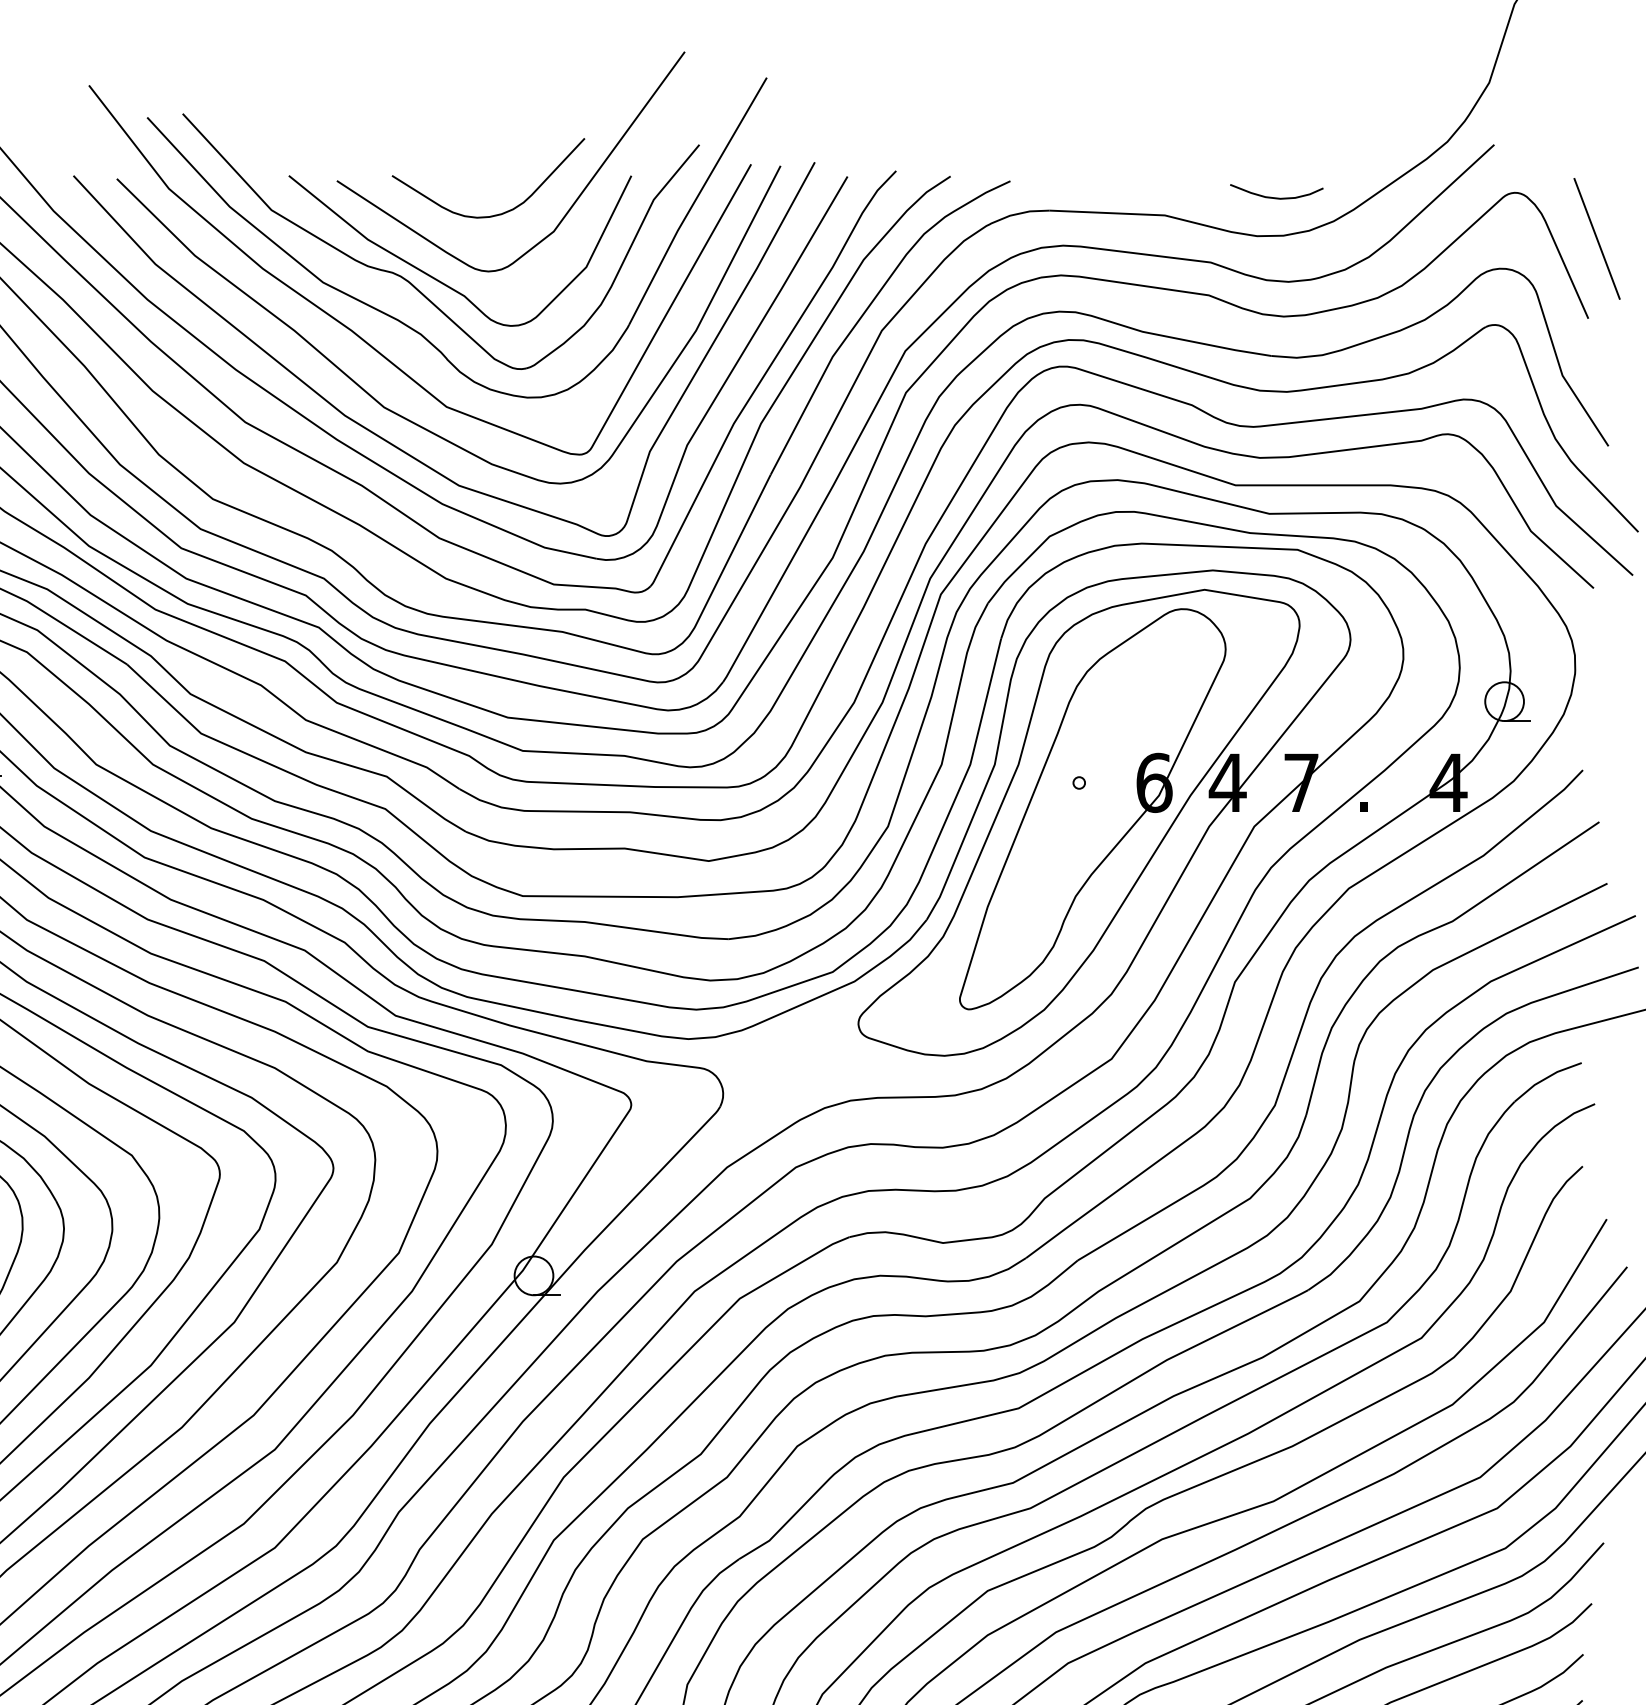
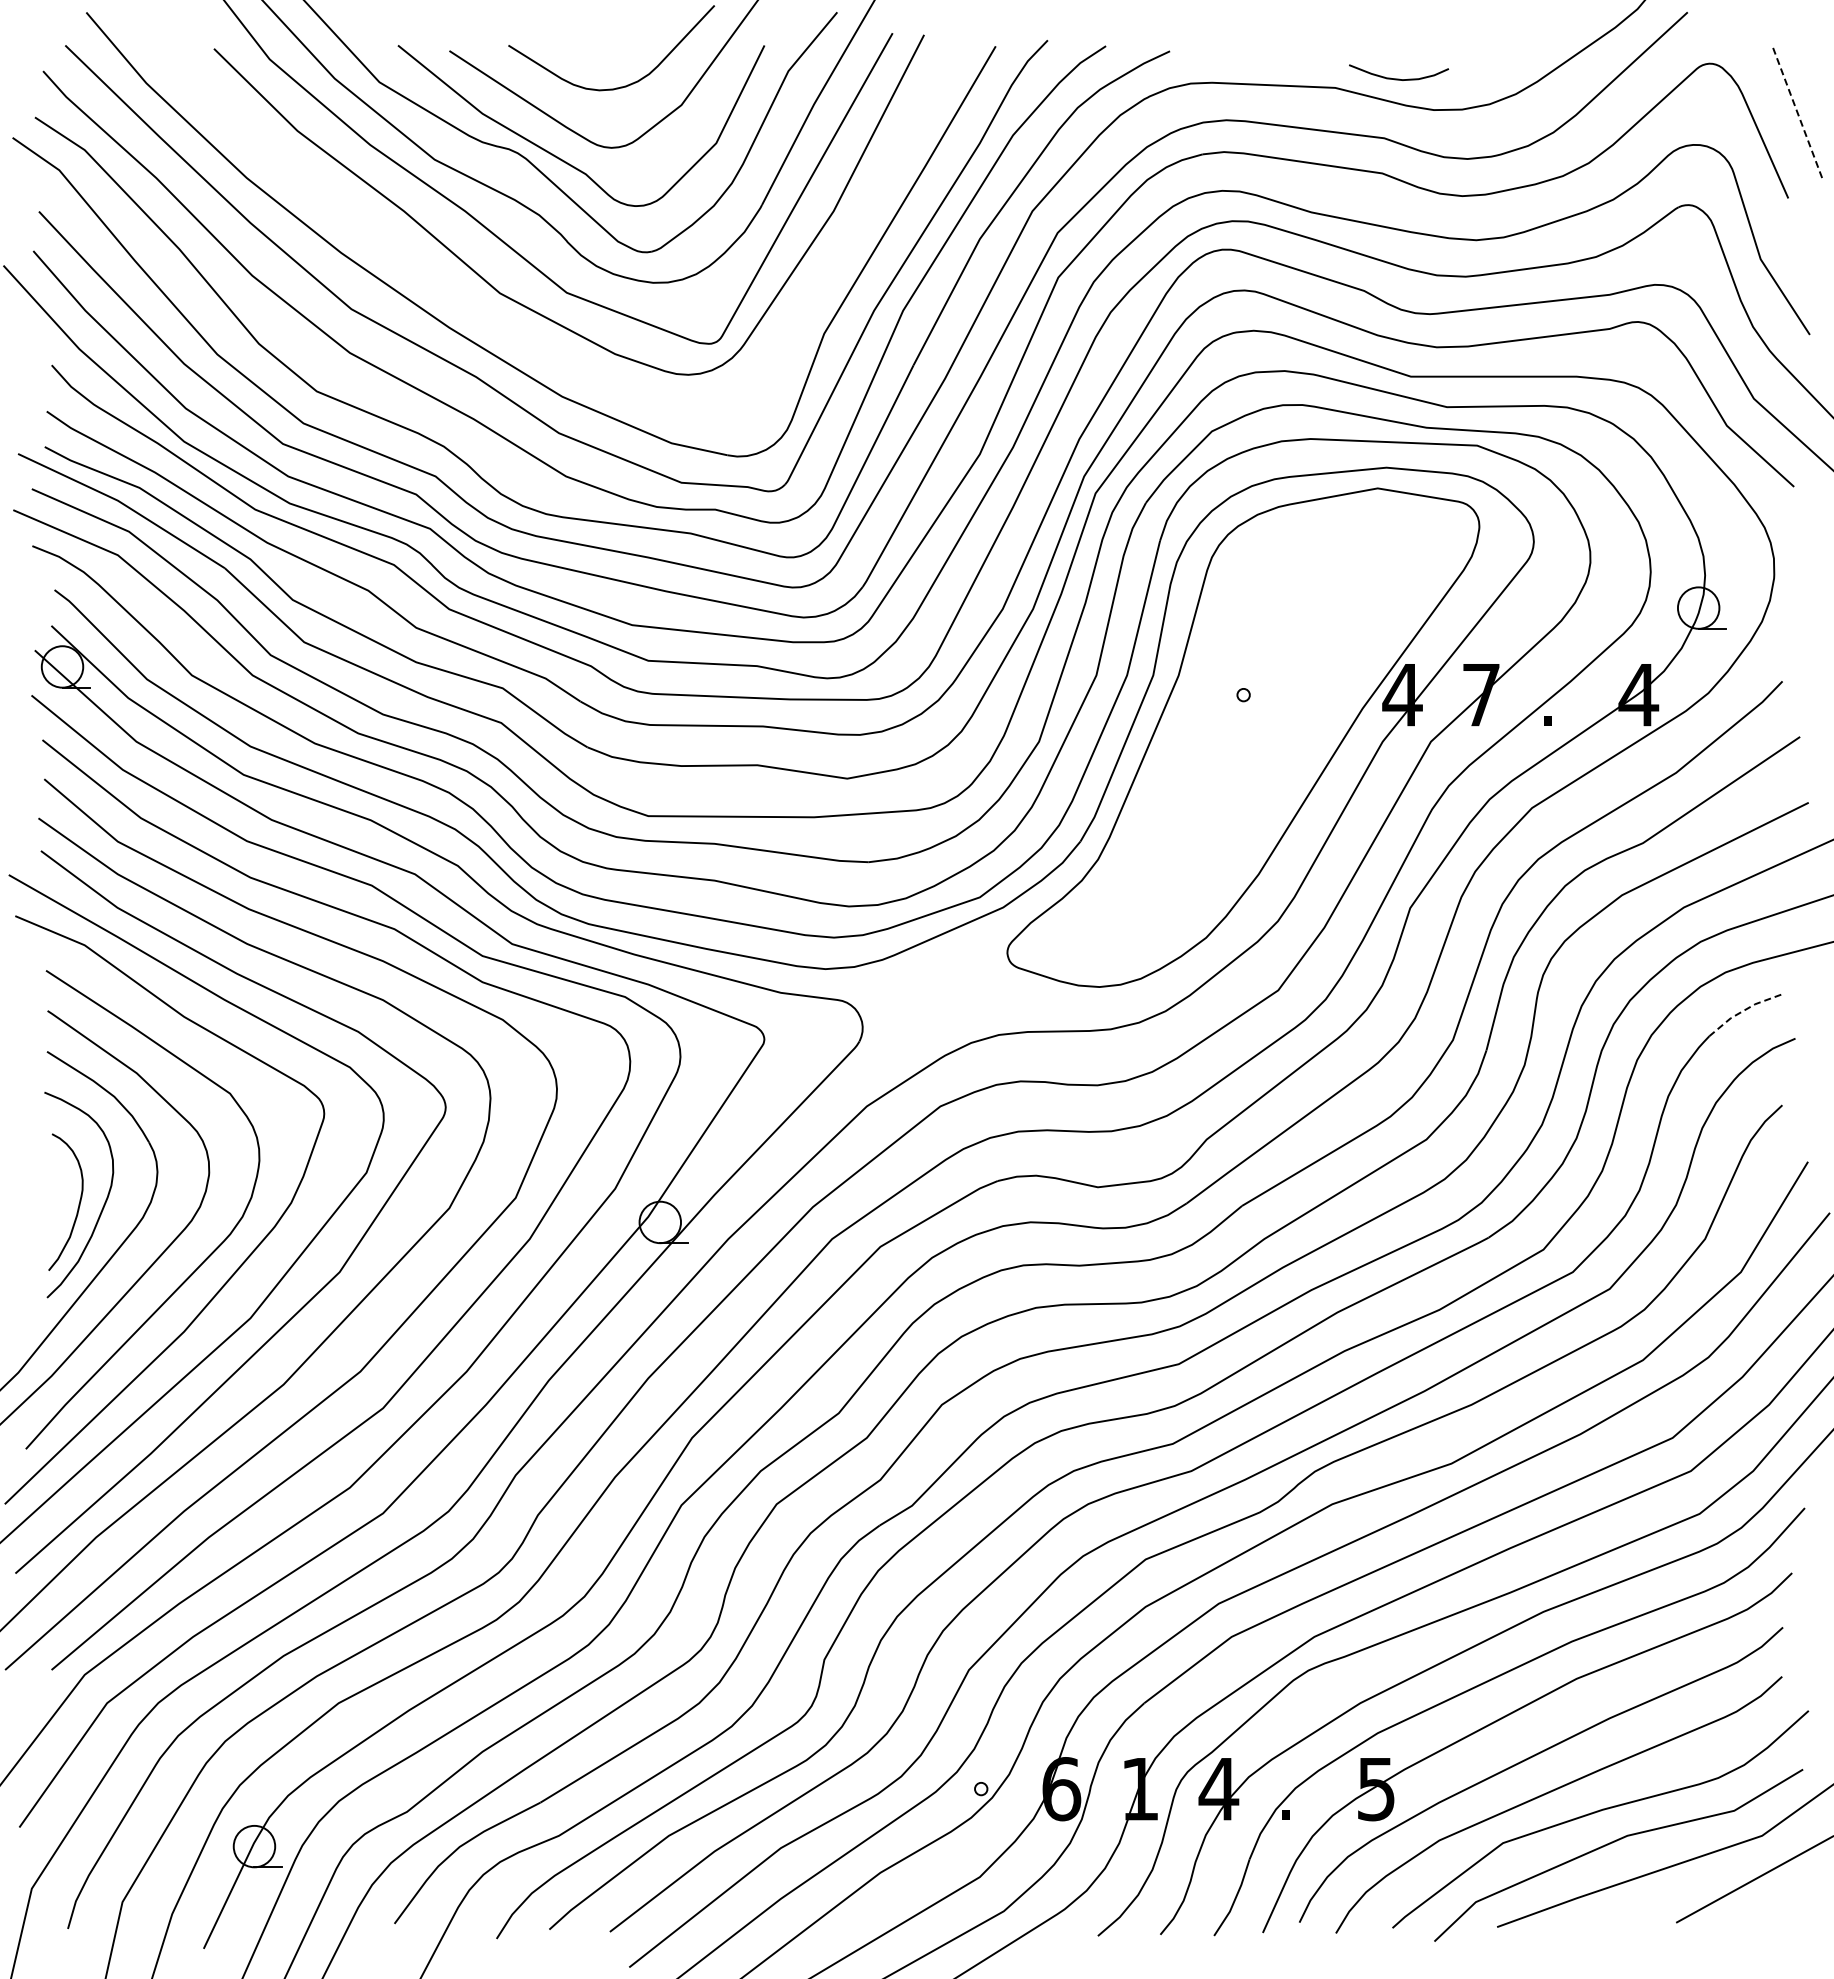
curve: (1277, 197) -> (1399, 78), moved
line: (1596, 239) -> (1797, 113), solid -> dashed
curve: (387, 440) -> (503, 328), removed
part: (1093, 809) -> (1258, 723), removed
line: (1545, 1078) -> (1742, 1011), solid -> dashed

